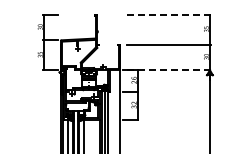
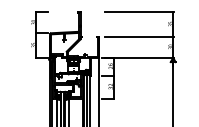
line: (169, 14) -> (139, 11), dashed -> solid
line: (169, 70) -> (139, 58), dashed -> solid

